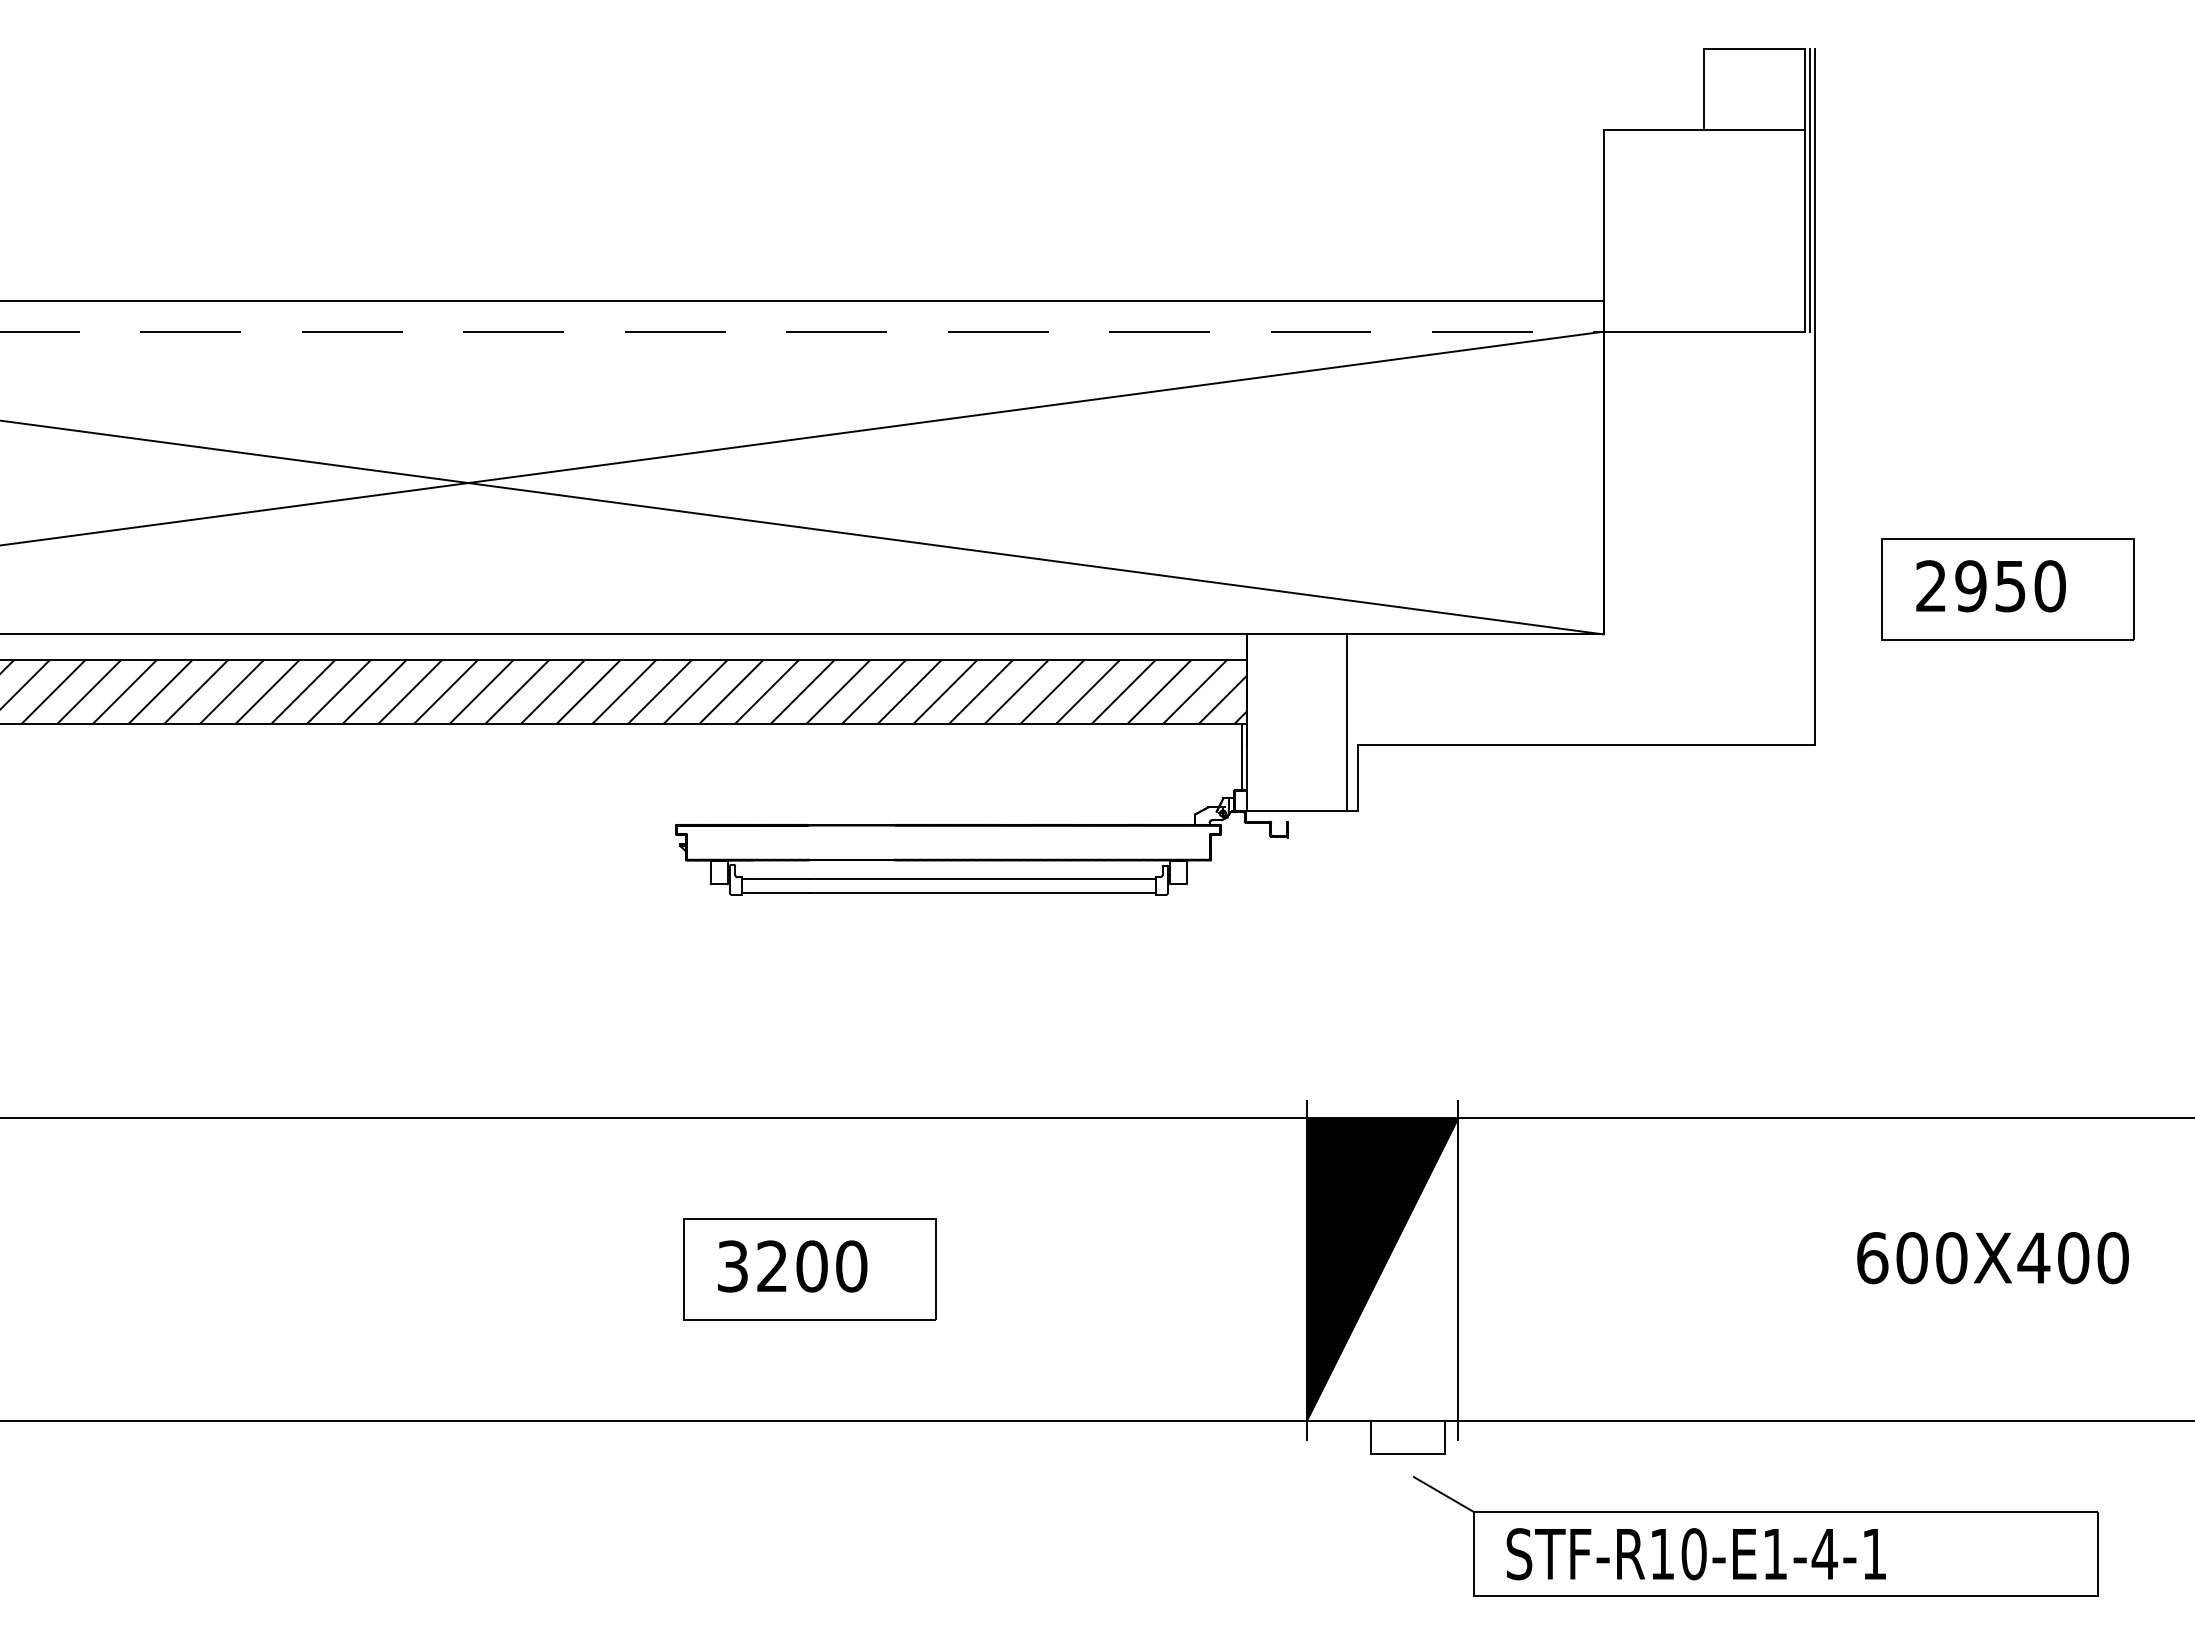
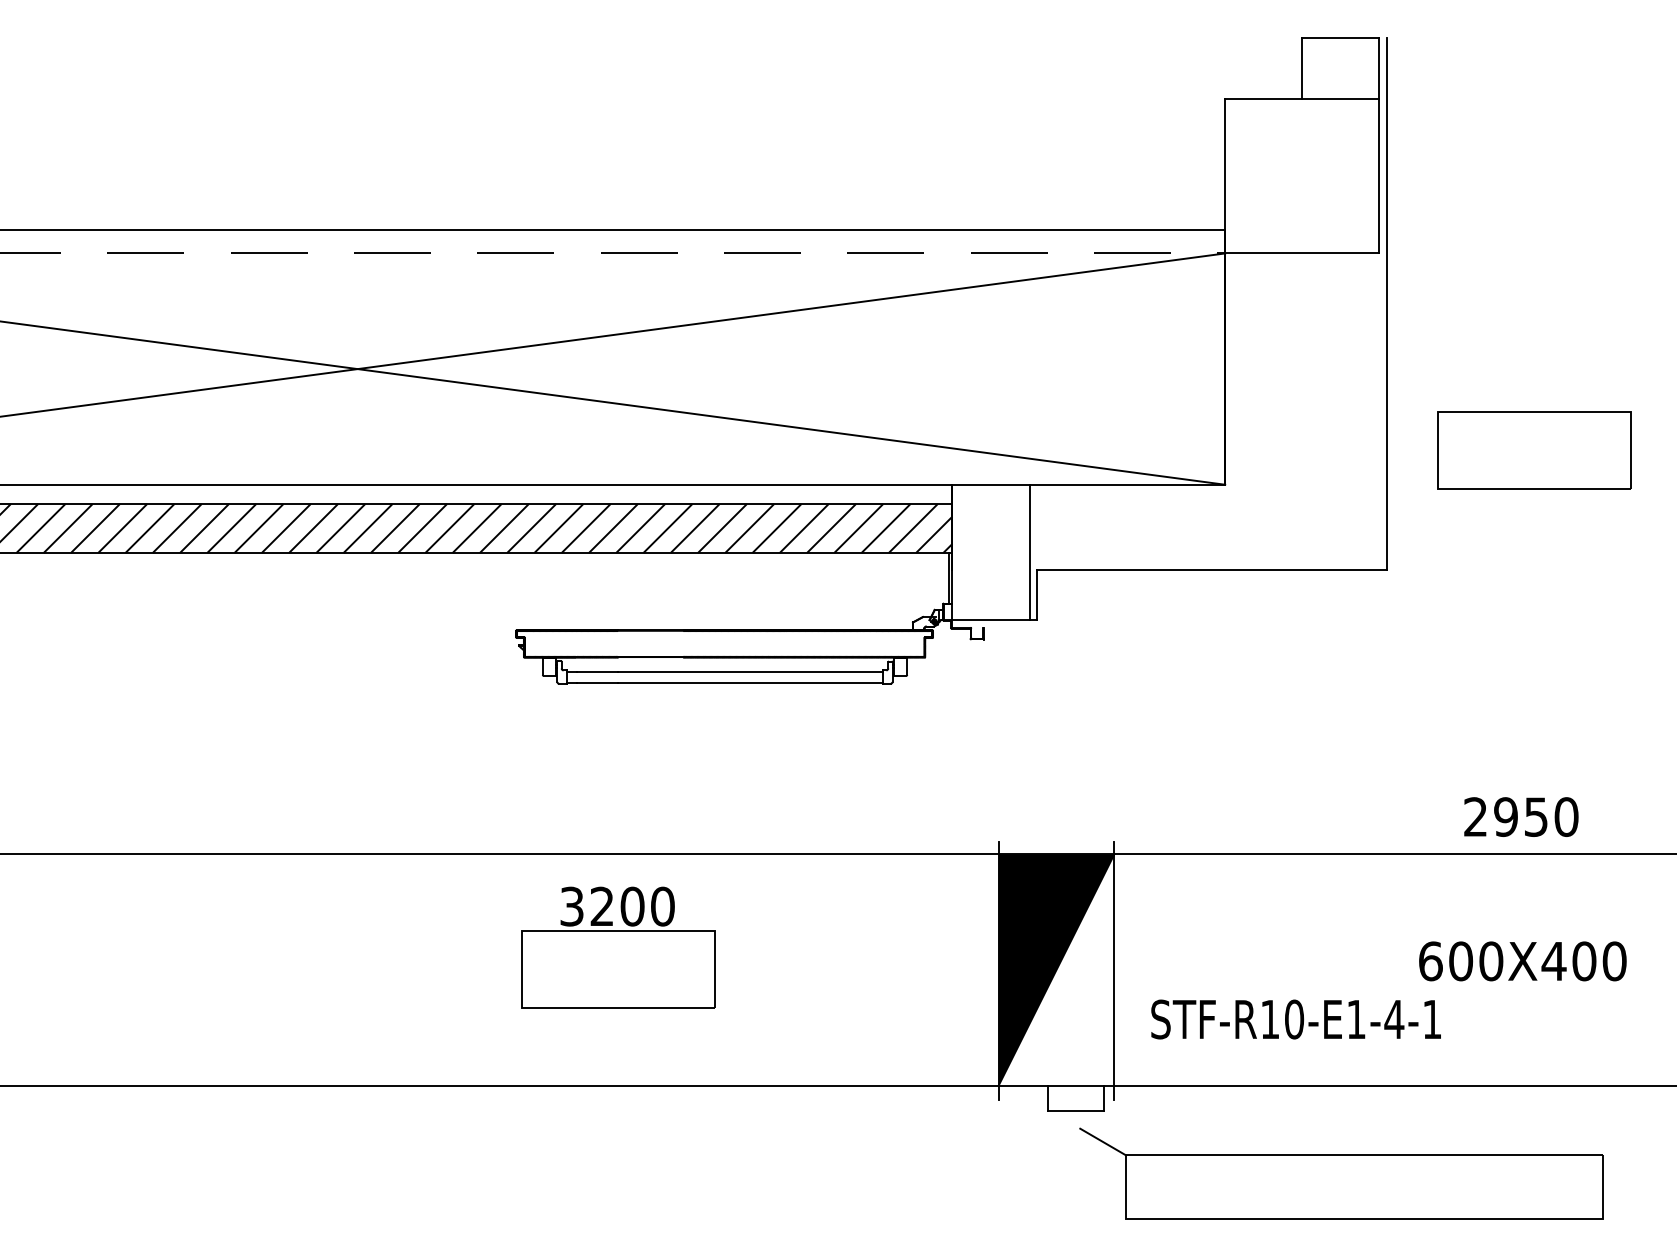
line: (1810, 190) -> (1383, 145), removed
text: (1990, 586) -> (1520, 817), moved
text: (792, 1266) -> (617, 906), moved
text: (1695, 1554) -> (1295, 1019), moved

